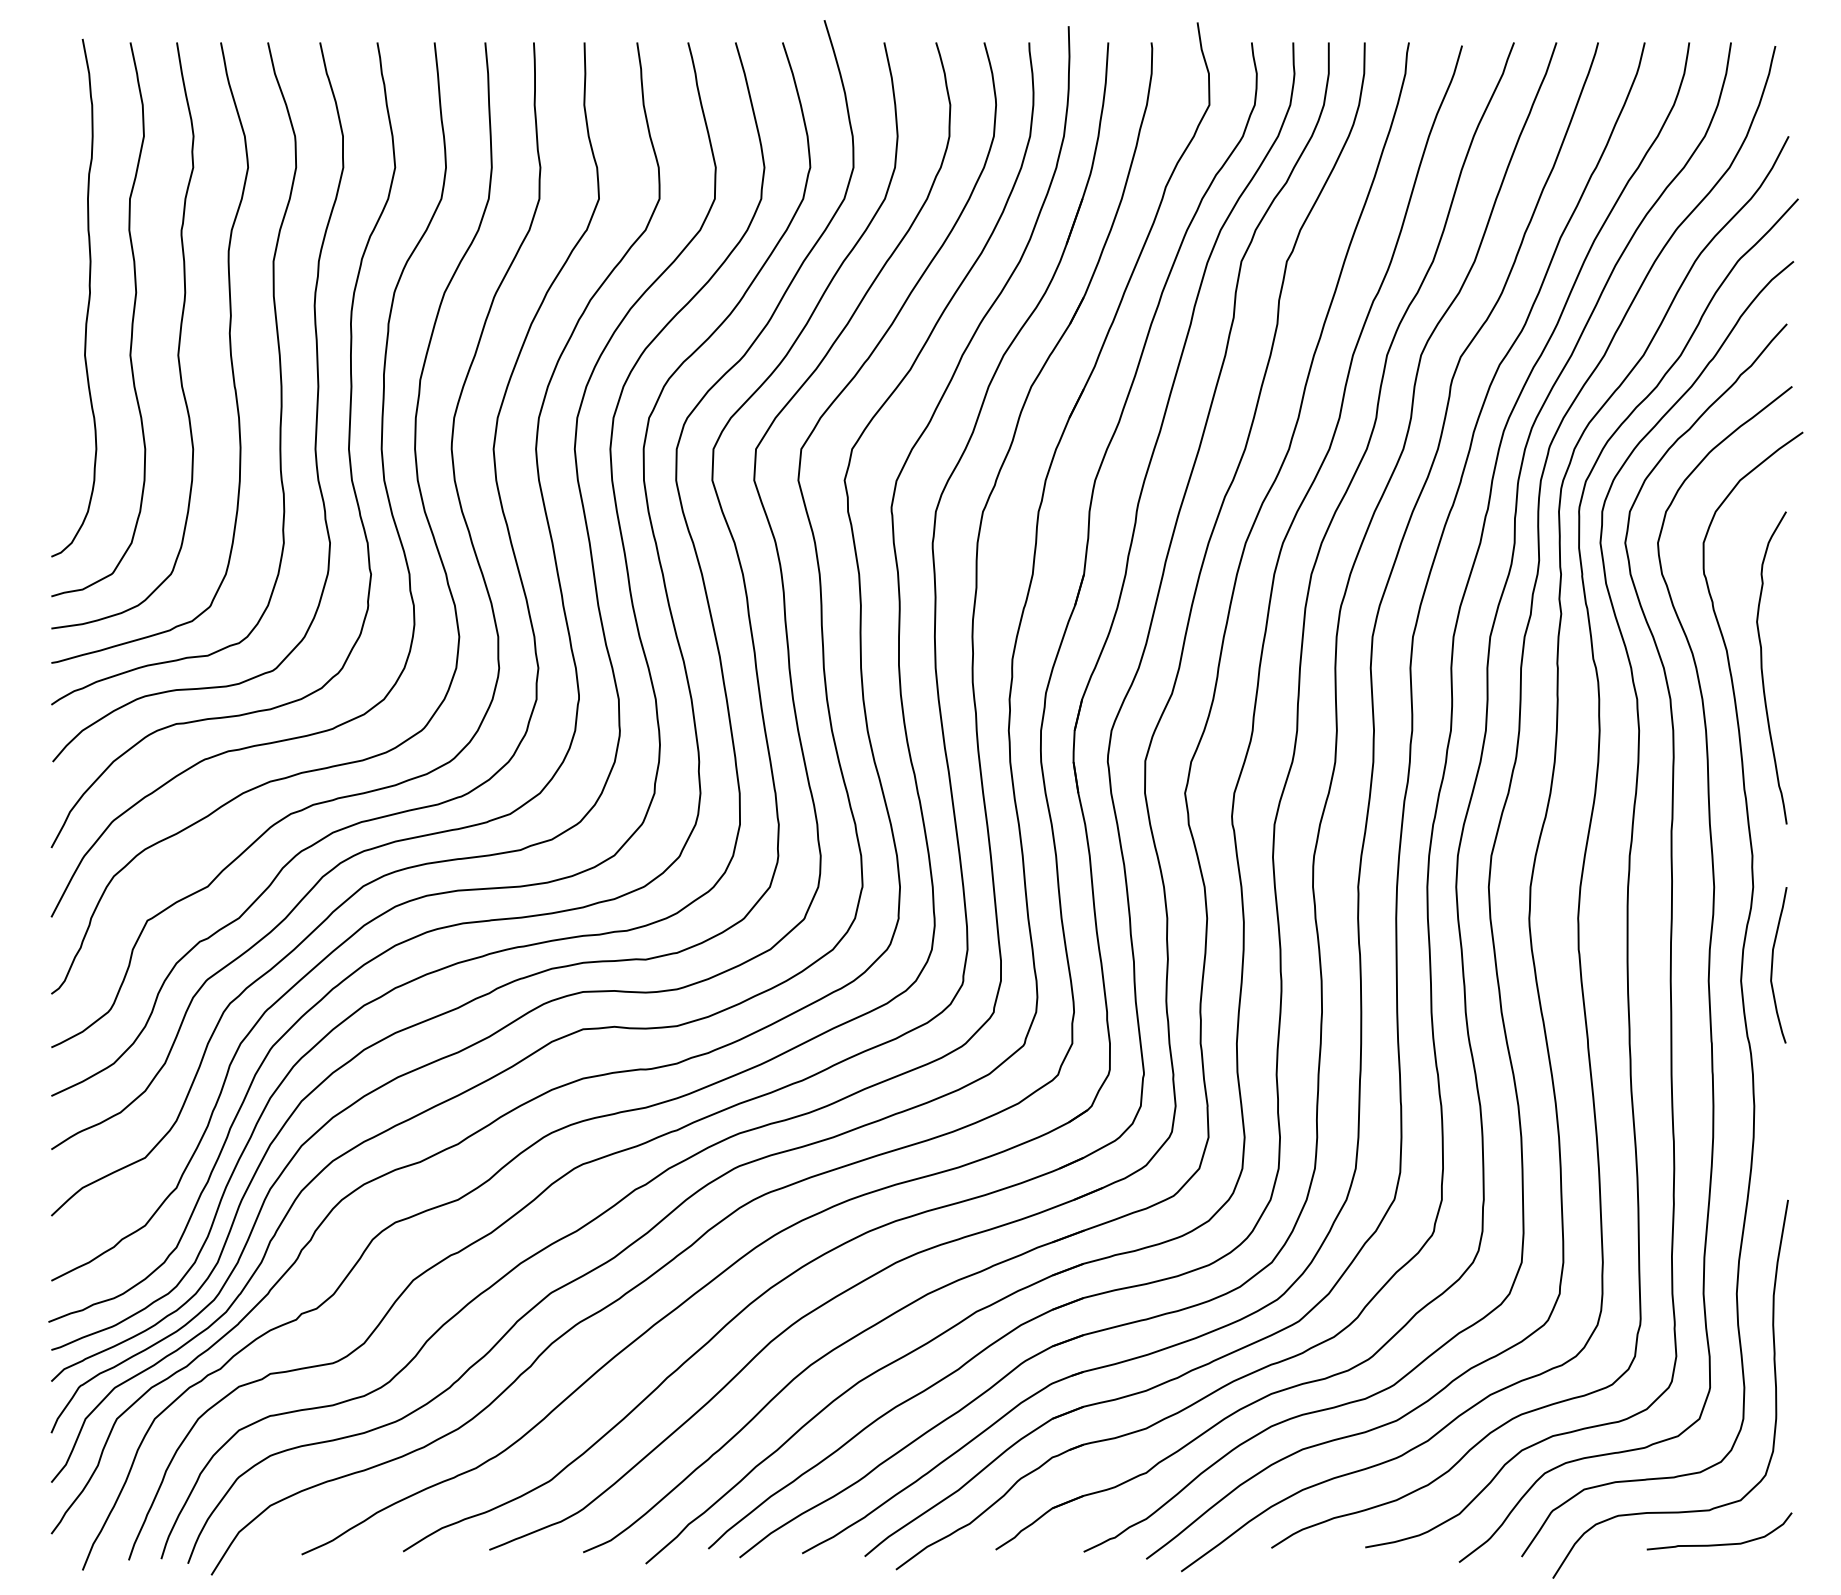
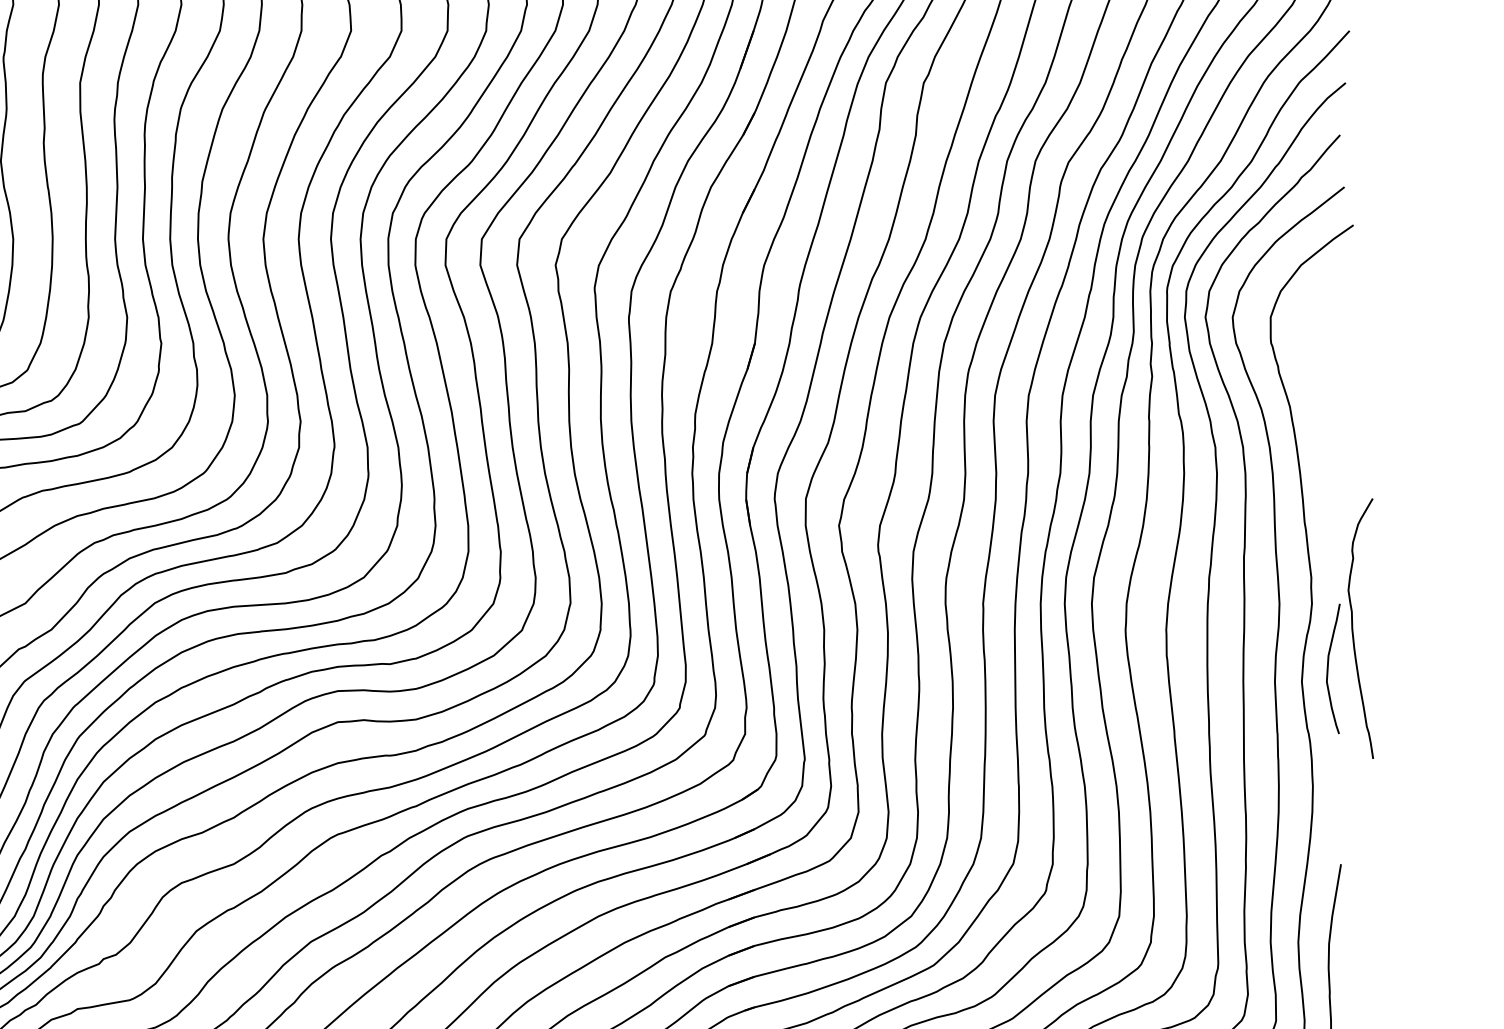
curve: (1762, 667) -> (1353, 628), moved

